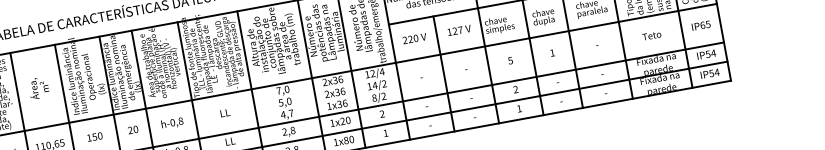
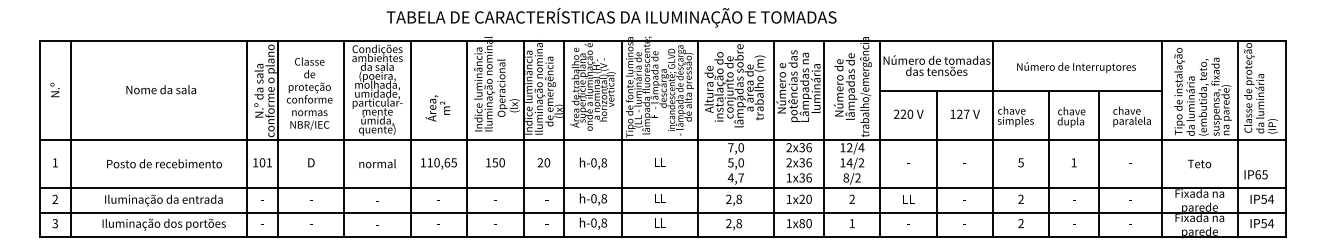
text: (700, 25) -> (1255, 174), moved
text: (38, 88) -> (437, 108), moved
text: (426, 106) -> (908, 199), - -> LL
text: (518, 108) -> (1020, 223), 1 -> 2

